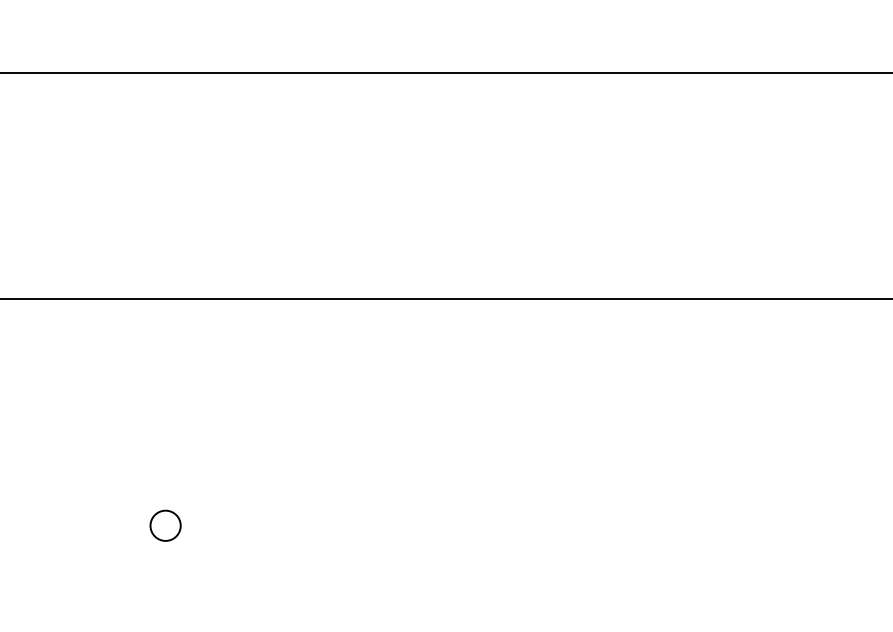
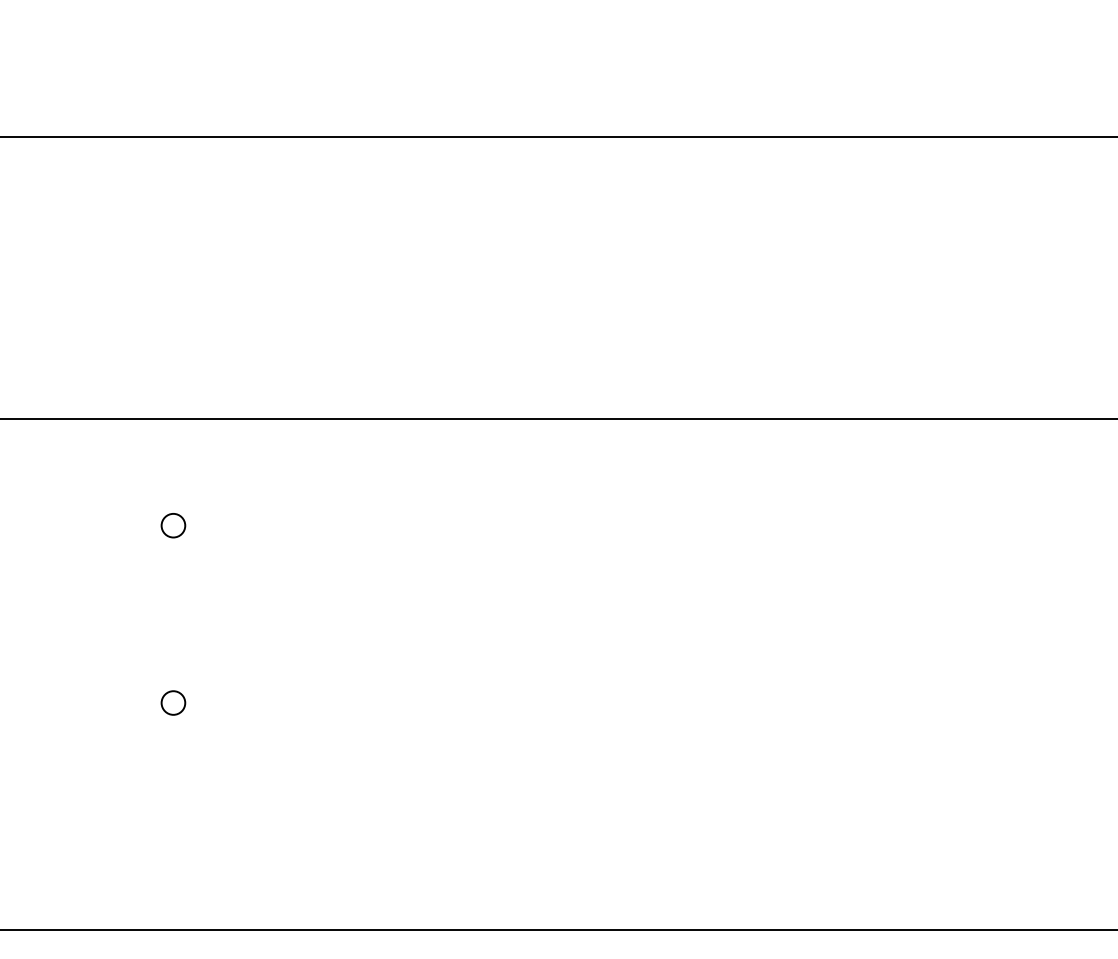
circle: (165, 383) -> (173, 525), added
circle: (165, 525) -> (173, 702), size x0.62

